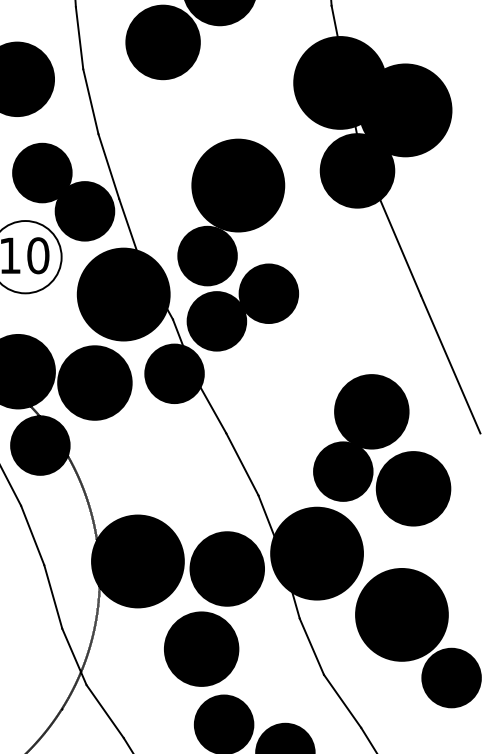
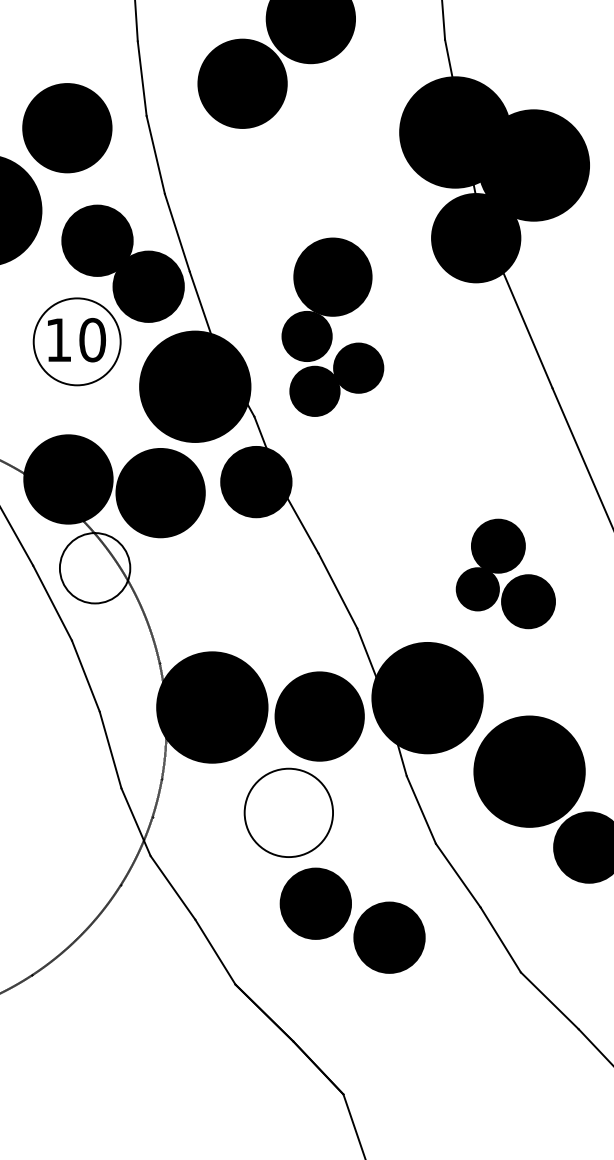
part: (237, 244) -> (332, 326), size x0.7
fill: (39, 445) -> (94, 568), removed
part: (381, 449) -> (505, 573), size x0.6
fill: (201, 648) -> (288, 812), removed

